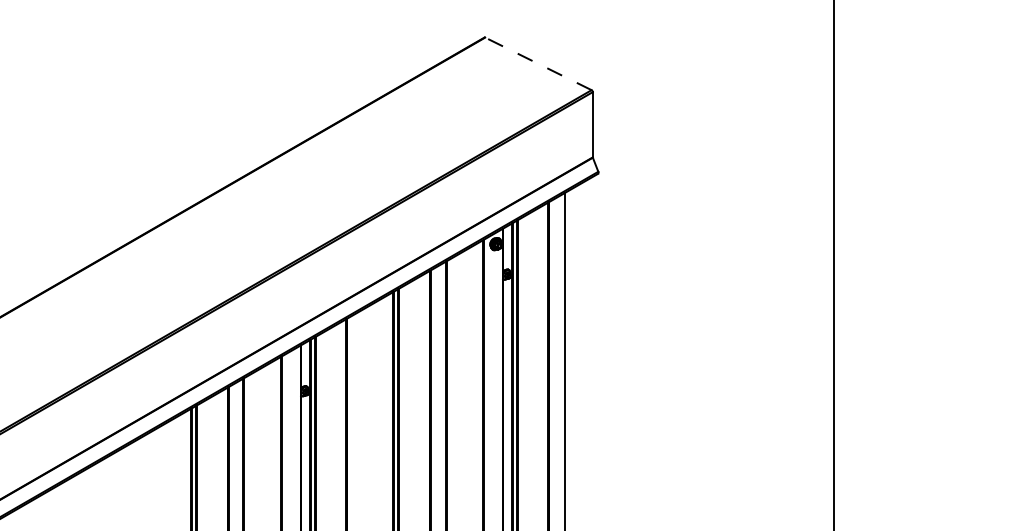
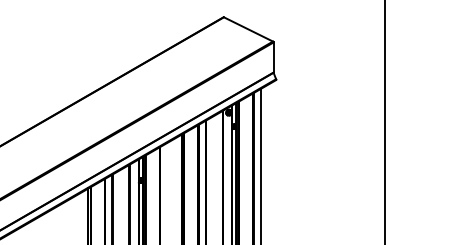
line: (538, 64) -> (248, 29), dashed -> solid

